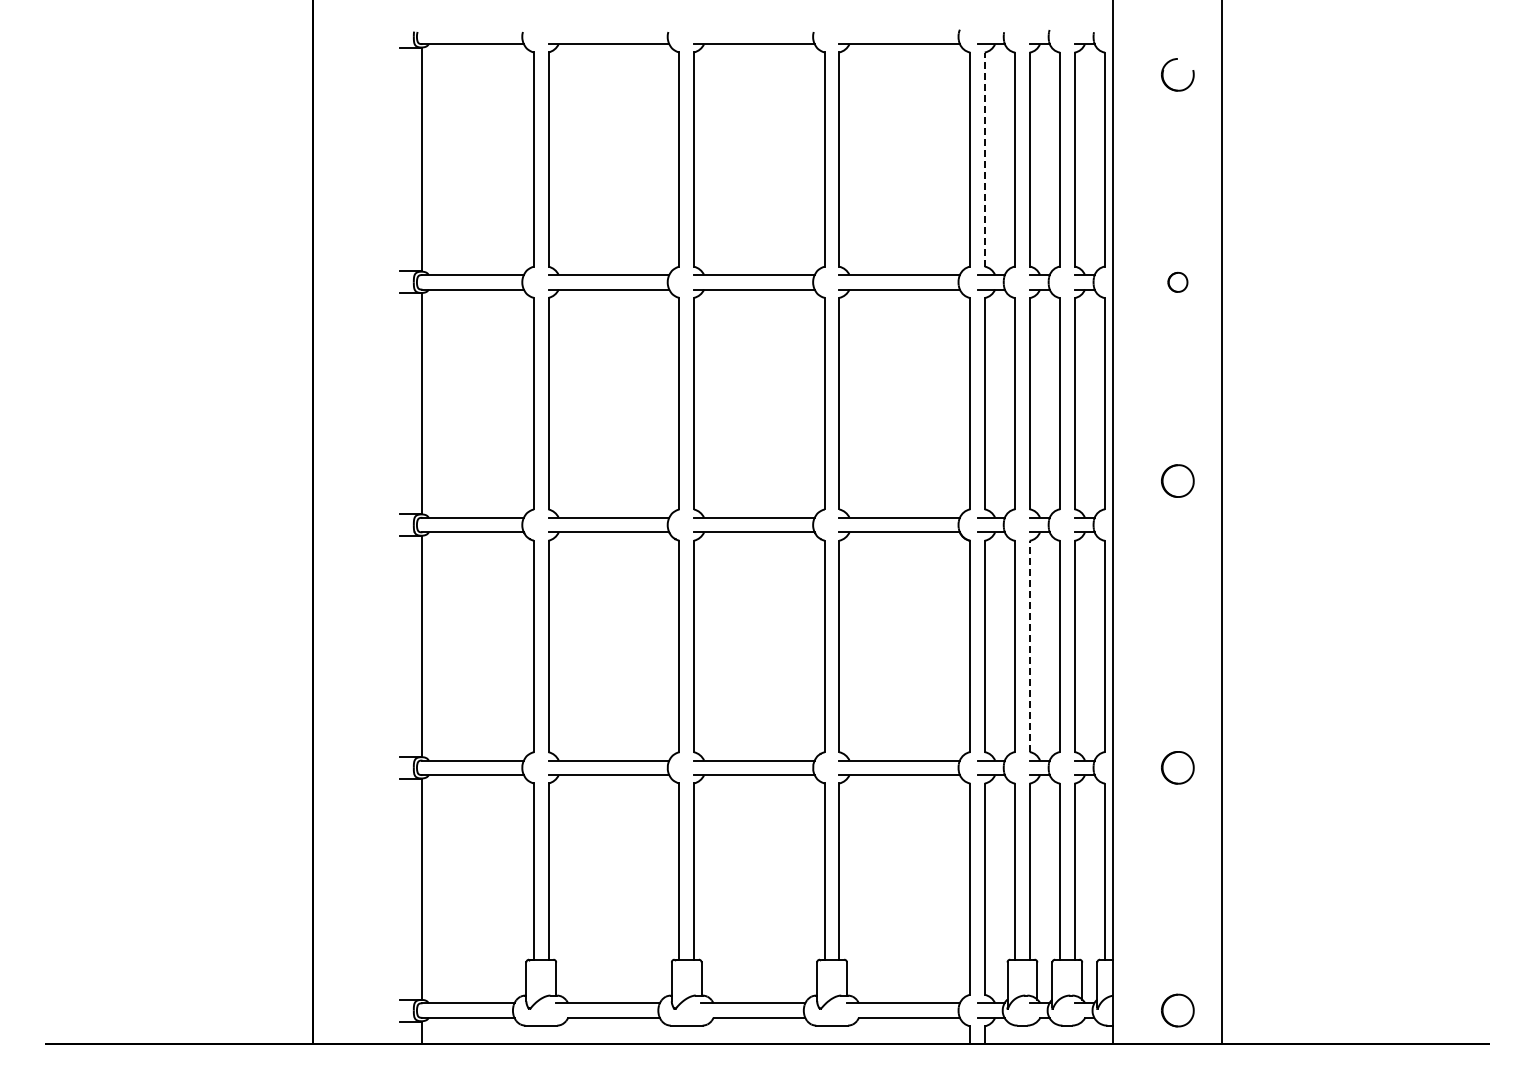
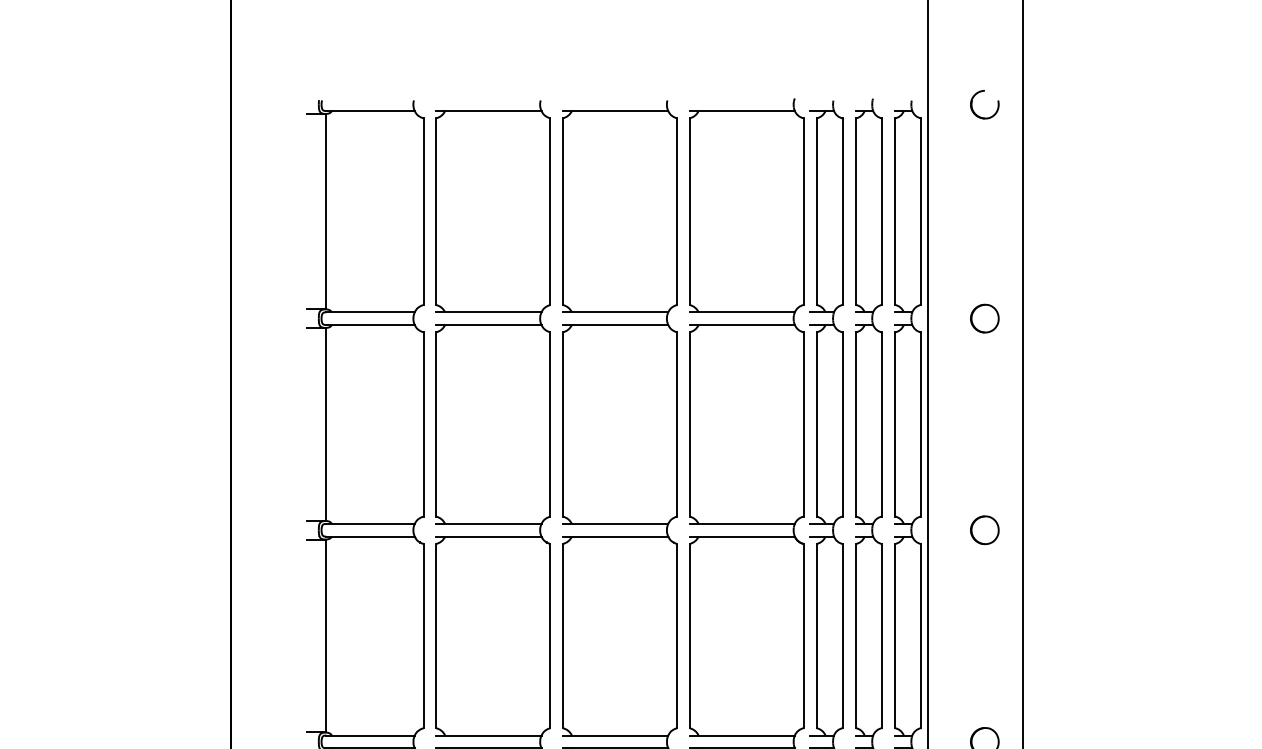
part: (1164, 70) -> (973, 100), moved
line: (984, 159) -> (816, 211), dashed -> solid
part: (1177, 282) -> (984, 318), size x1.67
part: (1177, 480) -> (984, 529), moved
line: (1029, 646) -> (855, 636), dashed -> solid

